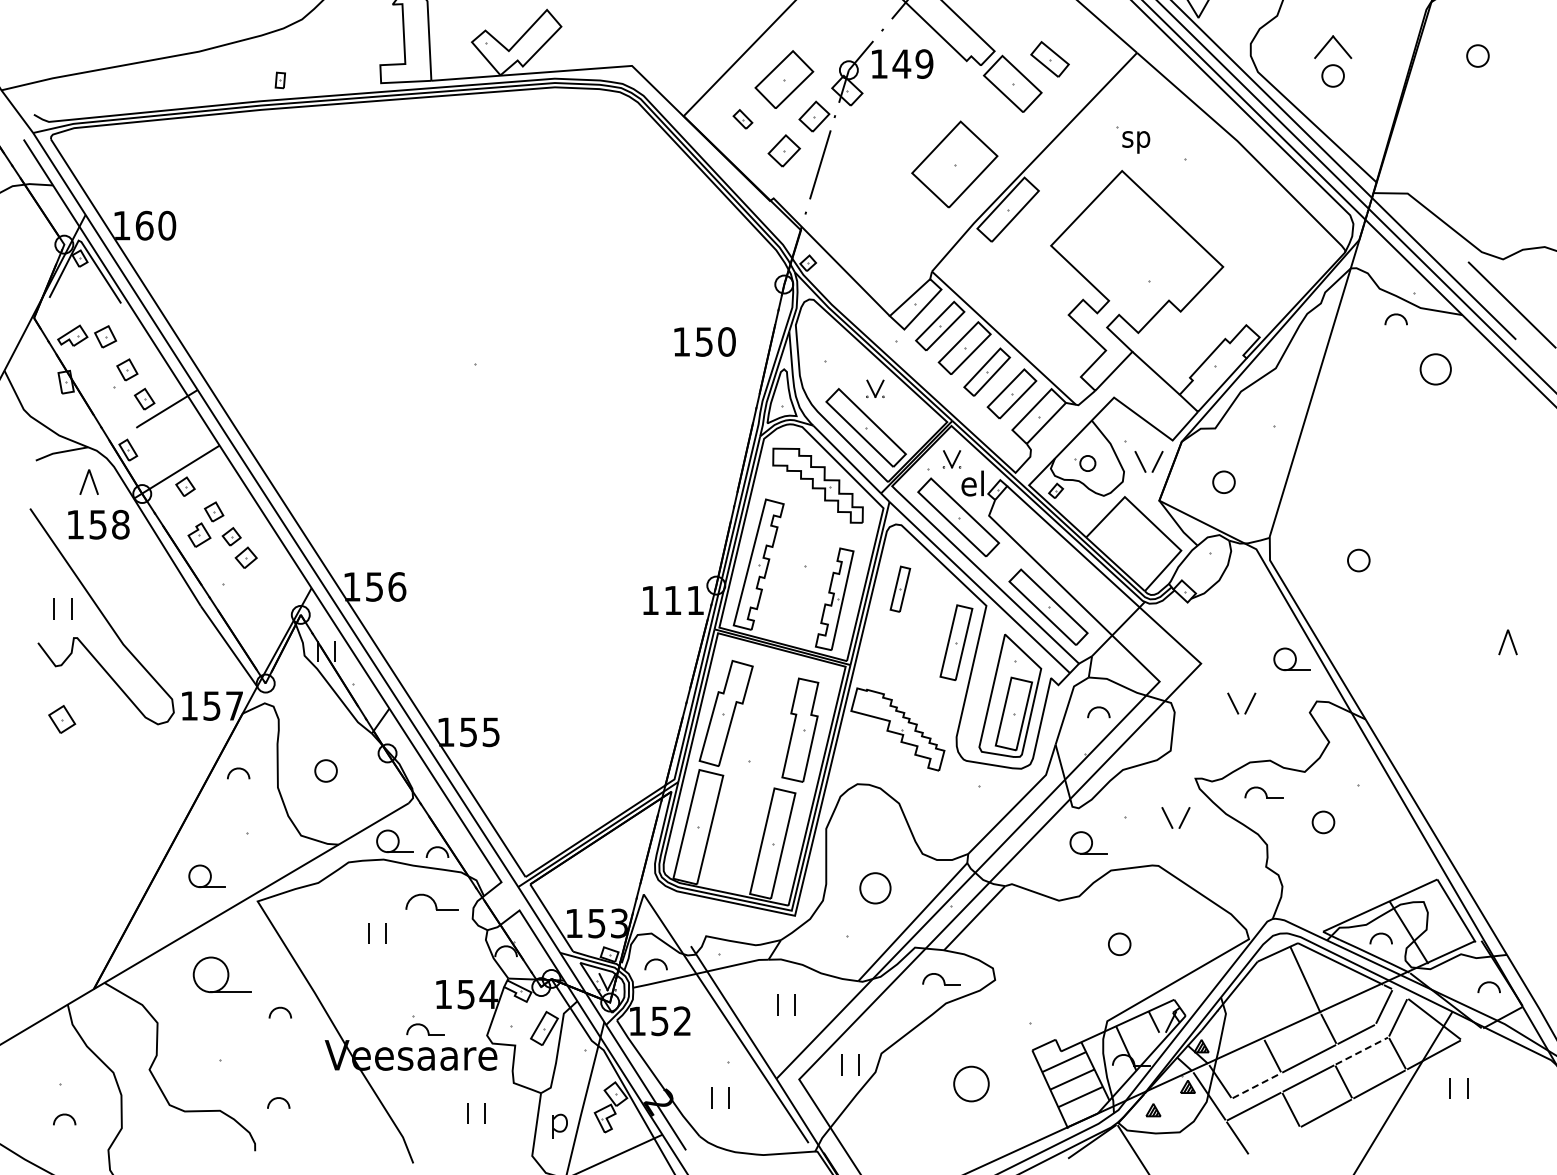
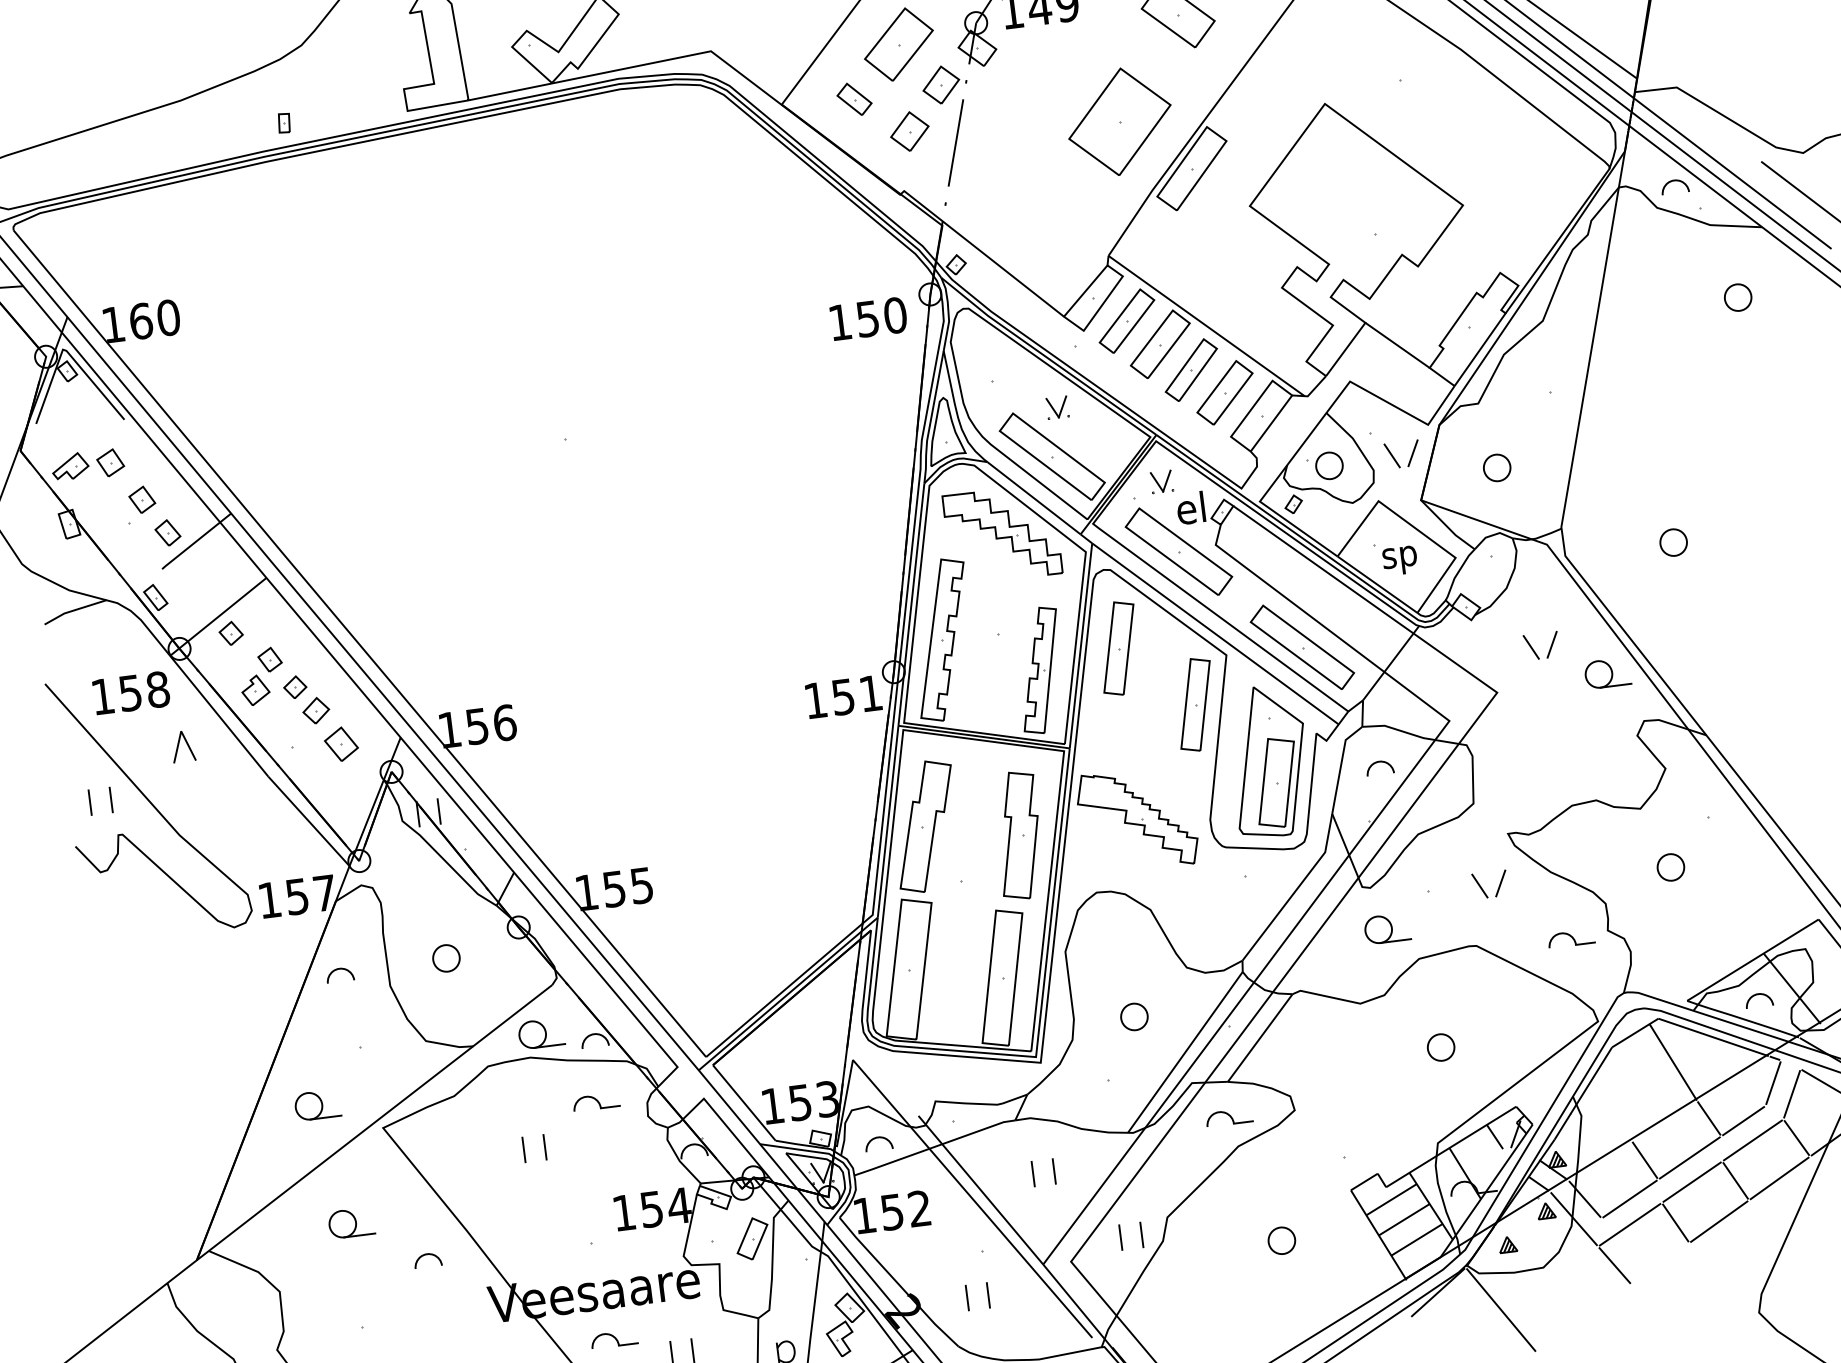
part: (742, 119) -> (853, 99), size x1.43
part: (1133, 139) -> (1396, 557), moved
part: (1395, 319) -> (1674, 186), moved
text: (704, 341) -> (867, 318), moved
part: (1435, 369) -> (1737, 297), size x0.71
part: (1085, 463) -> (1325, 466), size x1.43
part: (88, 481) -> (182, 745), moved
part: (900, 588) -> (1118, 647), size x1.67
text: (672, 600) -> (842, 697), 111 -> 151
part: (1235, 705) -> (1534, 649), moved
part: (62, 719) -> (341, 744), moved
part: (1263, 792) -> (1570, 938), moved
part: (874, 888) -> (1133, 1017), size x0.71
part: (432, 902) -> (596, 1102), size x0.71
part: (222, 974) -> (351, 1222), size x0.62
part: (425, 1029) -> (614, 1339), moved
line: (1362, 1050) -> (1753, 1139), dashed -> solid
part: (971, 1083) -> (1281, 1240), size x0.62
line: (1257, 1085) -> (1630, 1198), dashed -> solid

